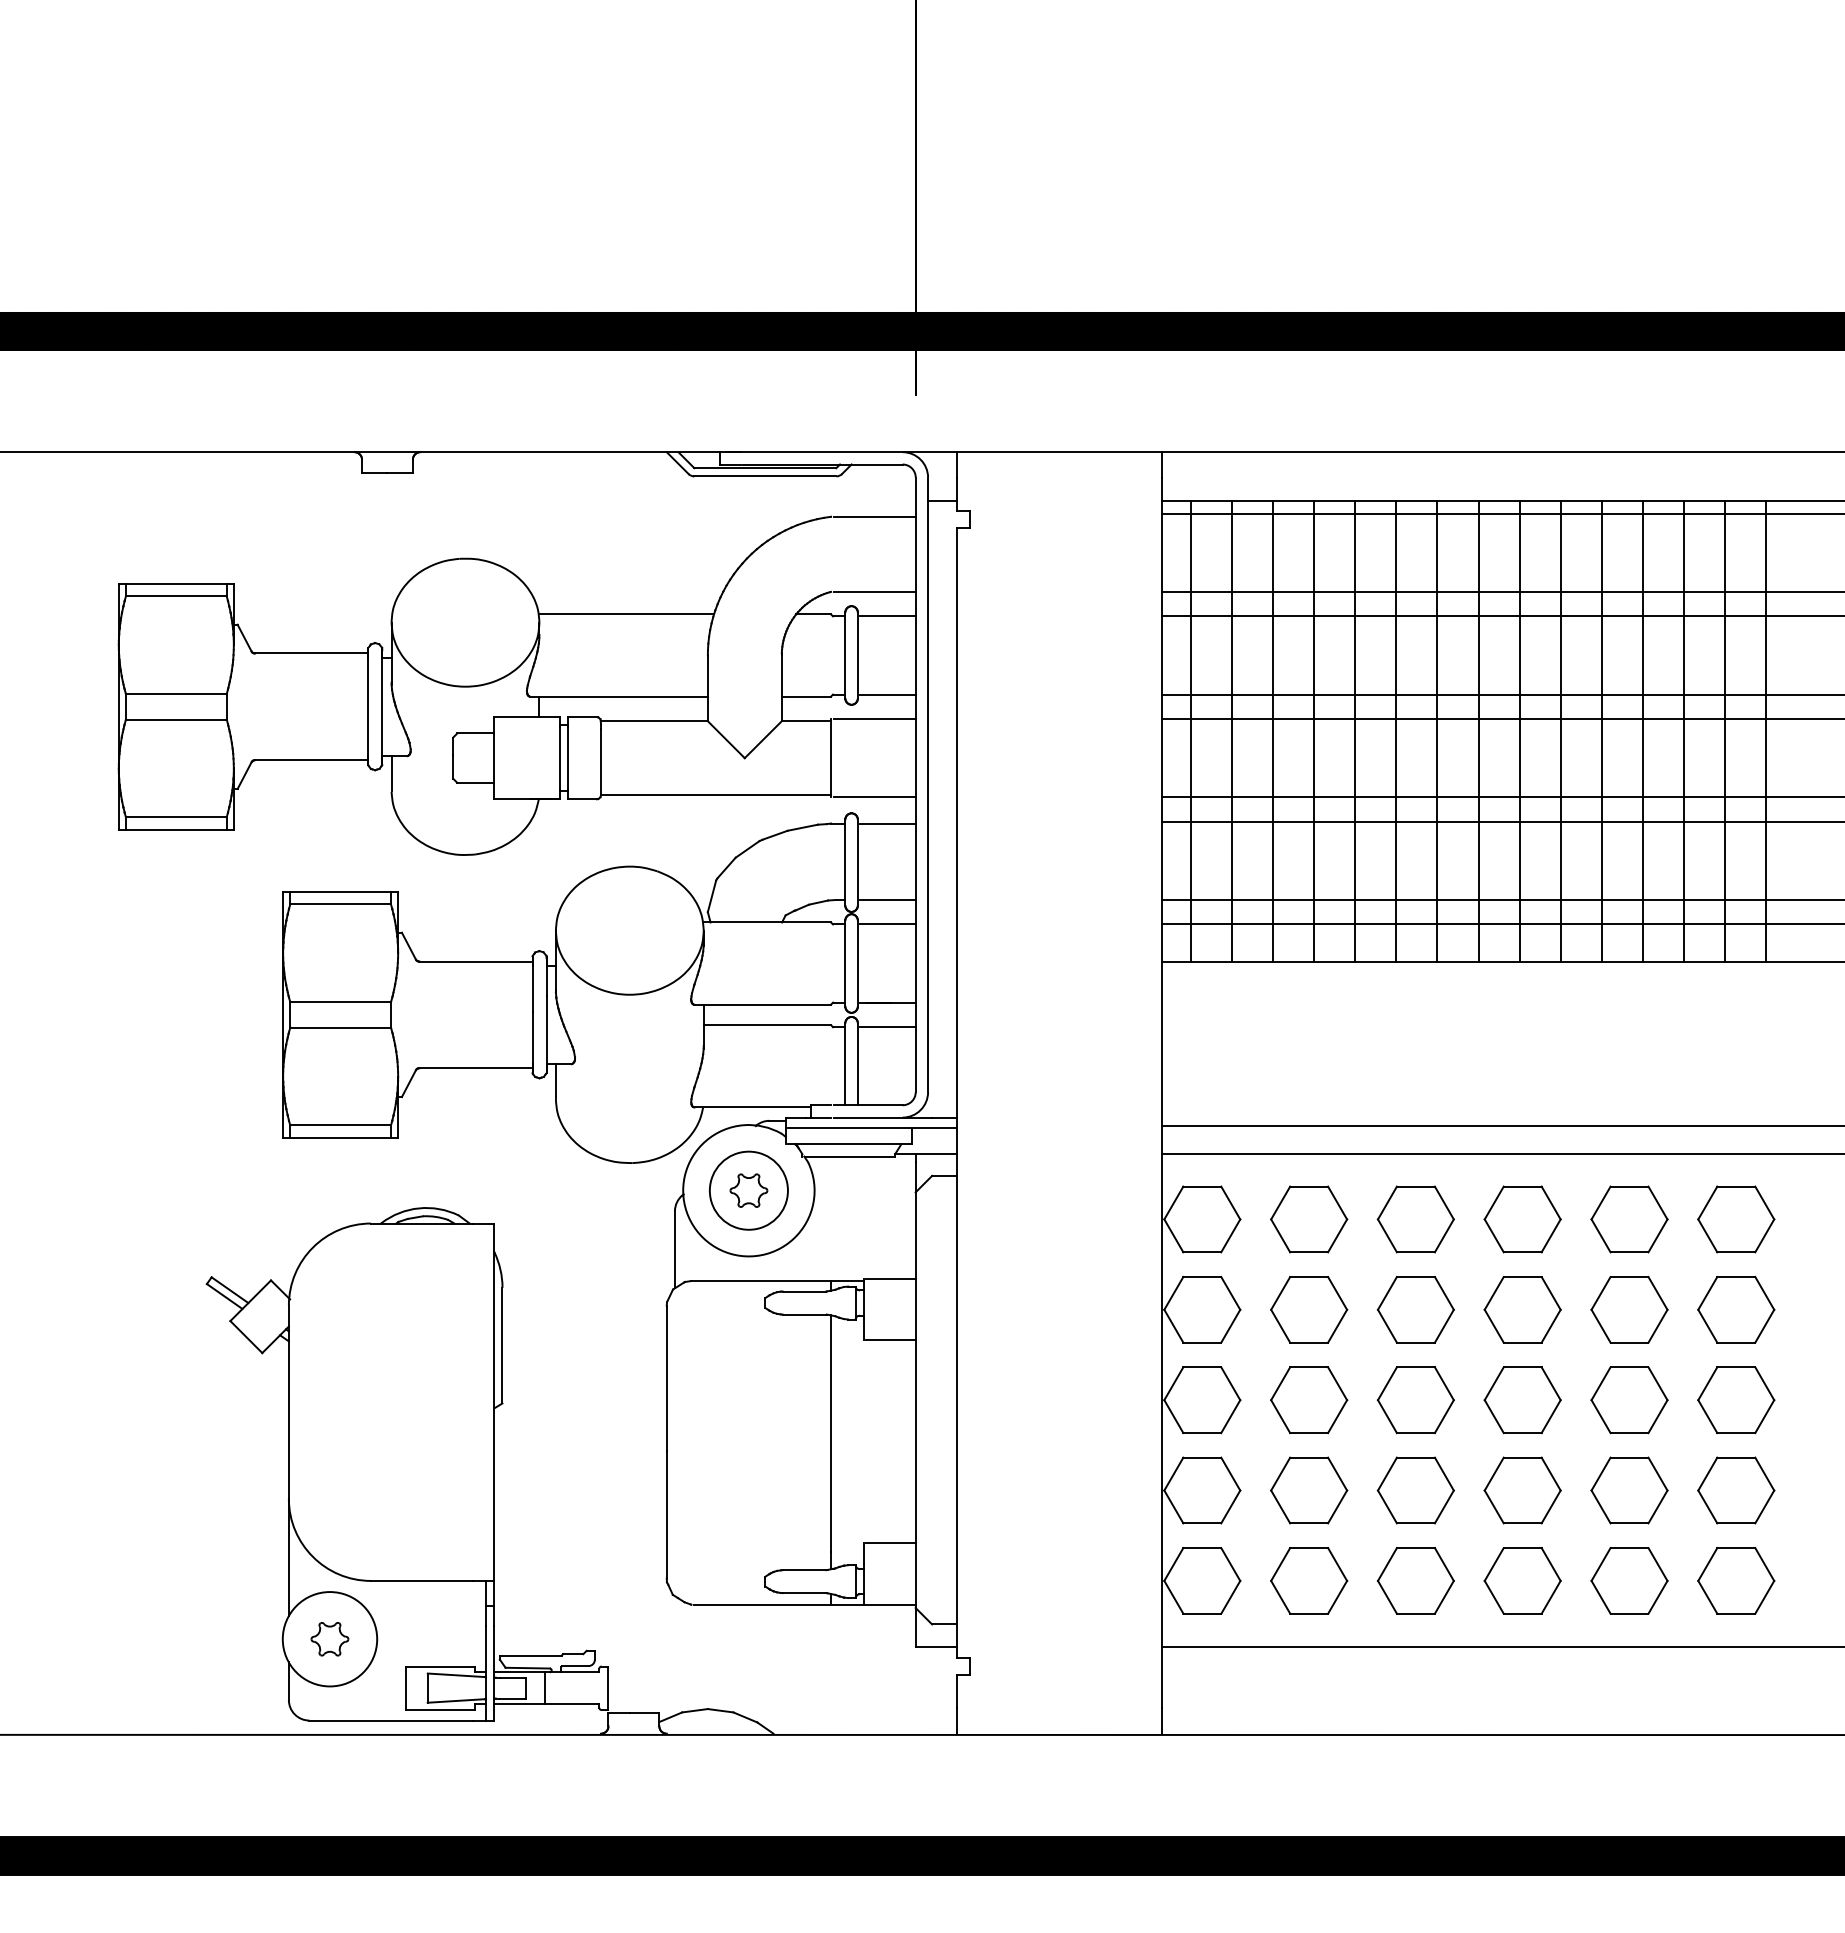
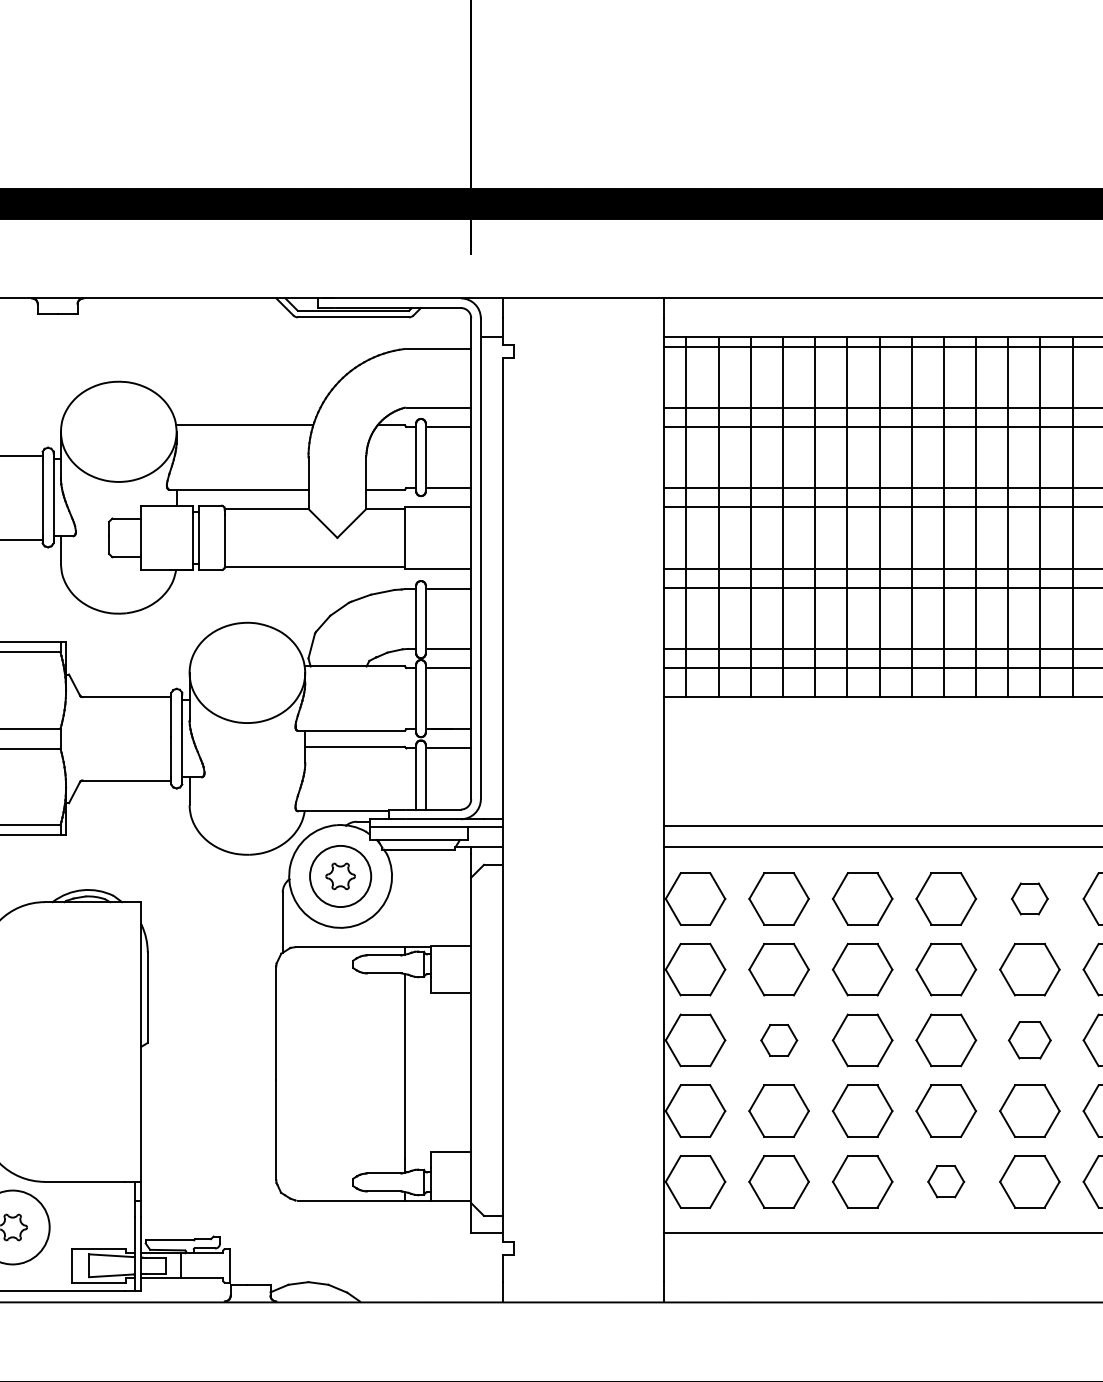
part: (1629, 1219) -> (1029, 898), size x0.6
part: (1309, 1400) -> (779, 1040), size x0.6
part: (1629, 1400) -> (1029, 1040), size x0.7
part: (1522, 1580) -> (946, 1181), size x0.6

